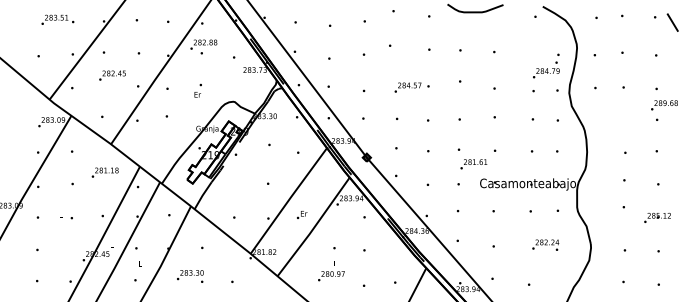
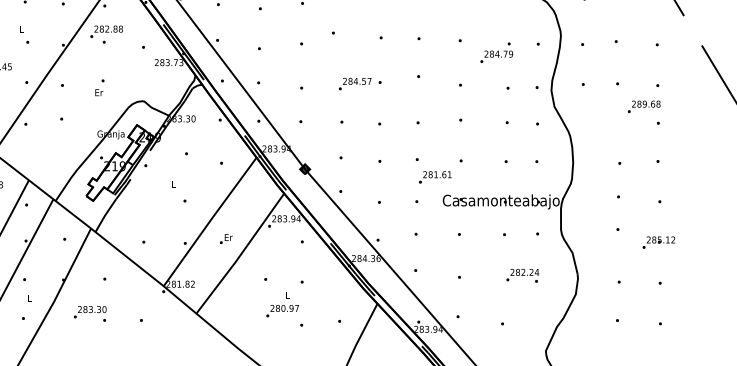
text: (546, 69) -> (496, 52), moved
text: (664, 105) -> (644, 107), moved
text: (331, 271) -> (282, 305), moved

